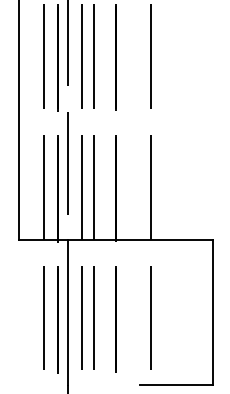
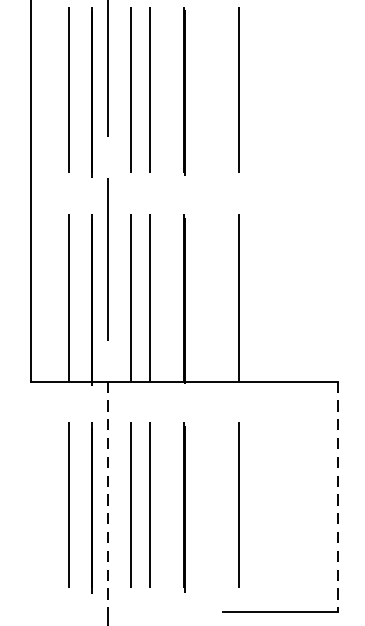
line: (67, 312) -> (107, 496), solid -> dashed
line: (213, 312) -> (338, 496), solid -> dashed

